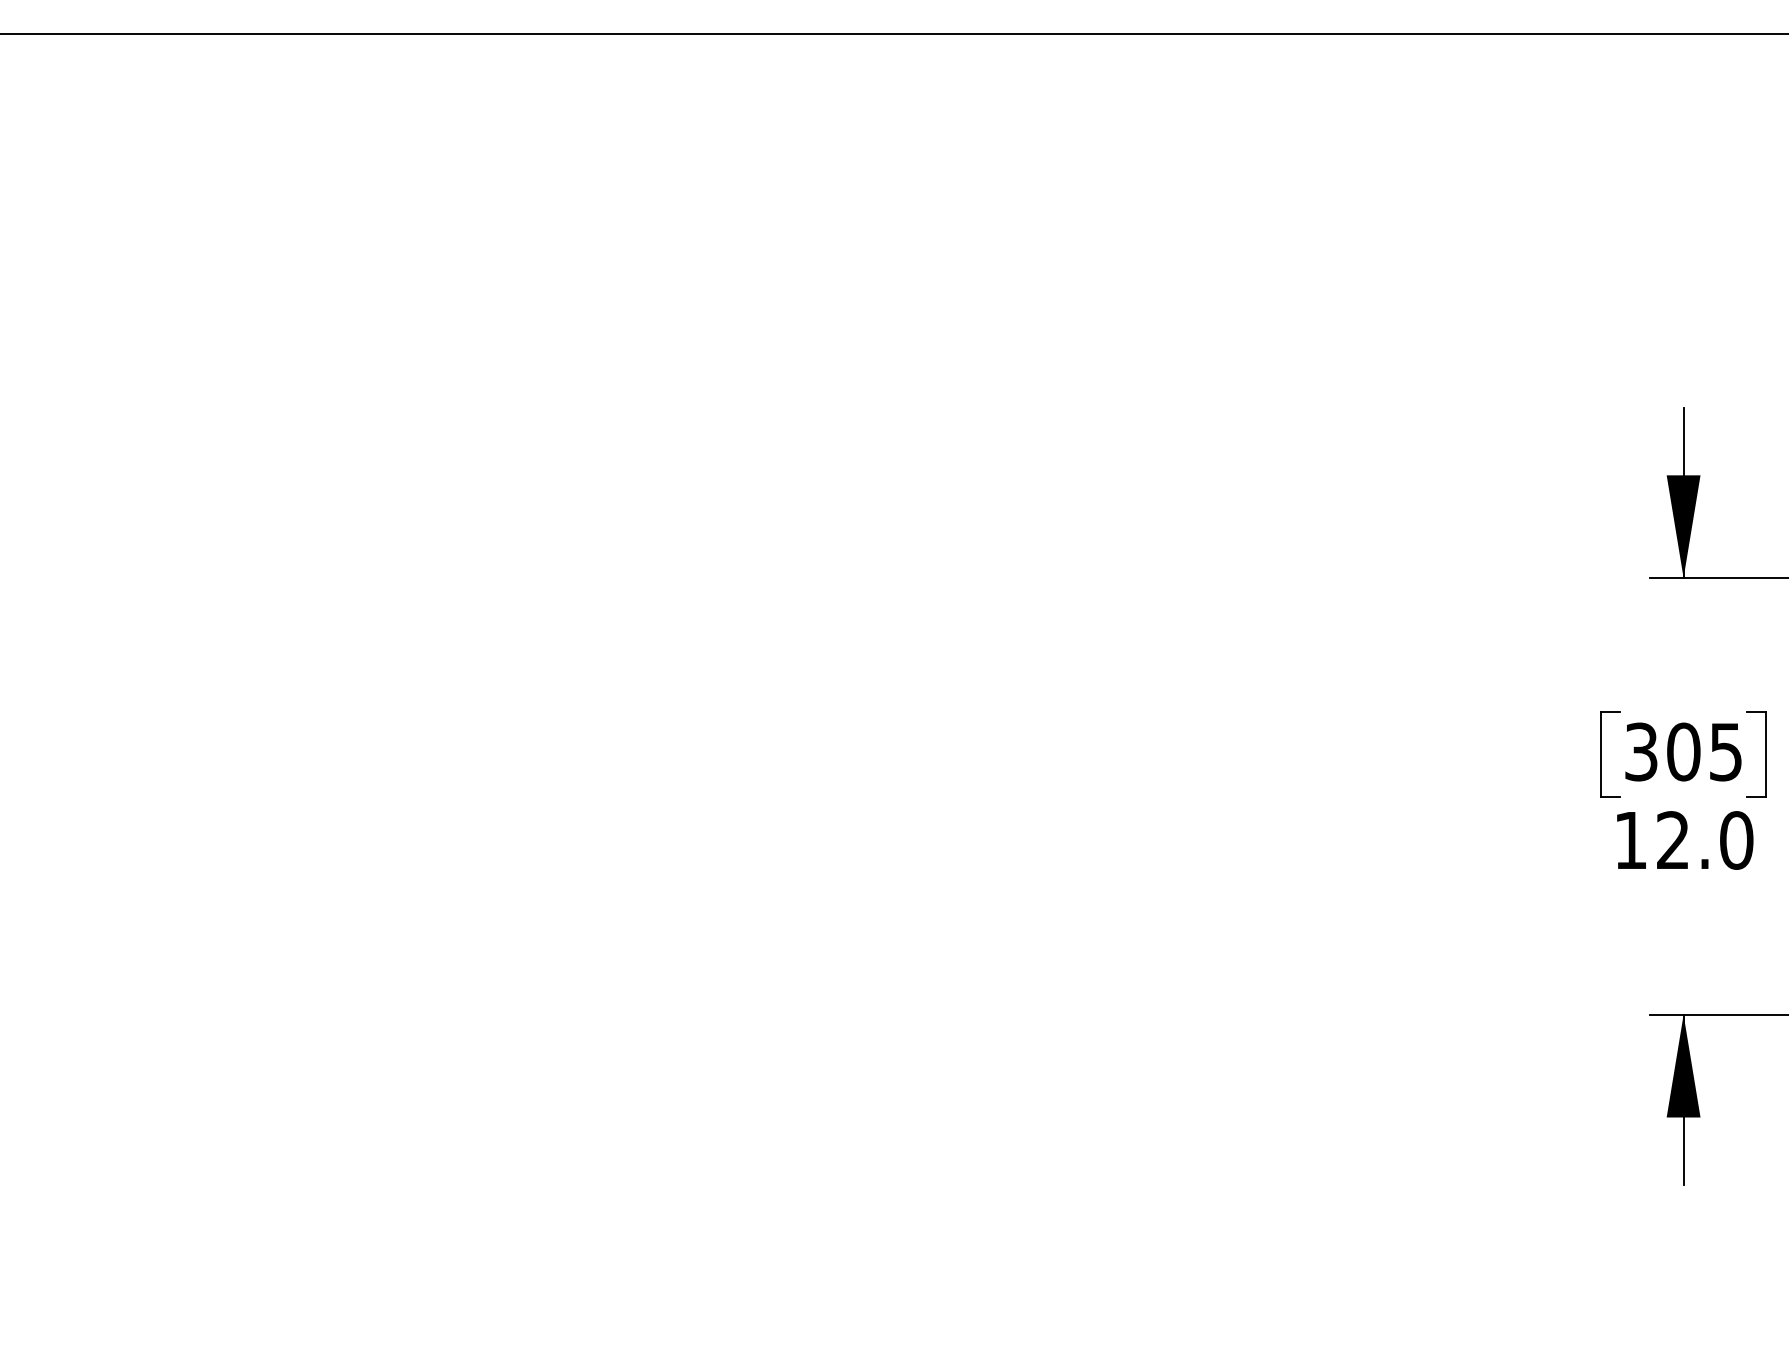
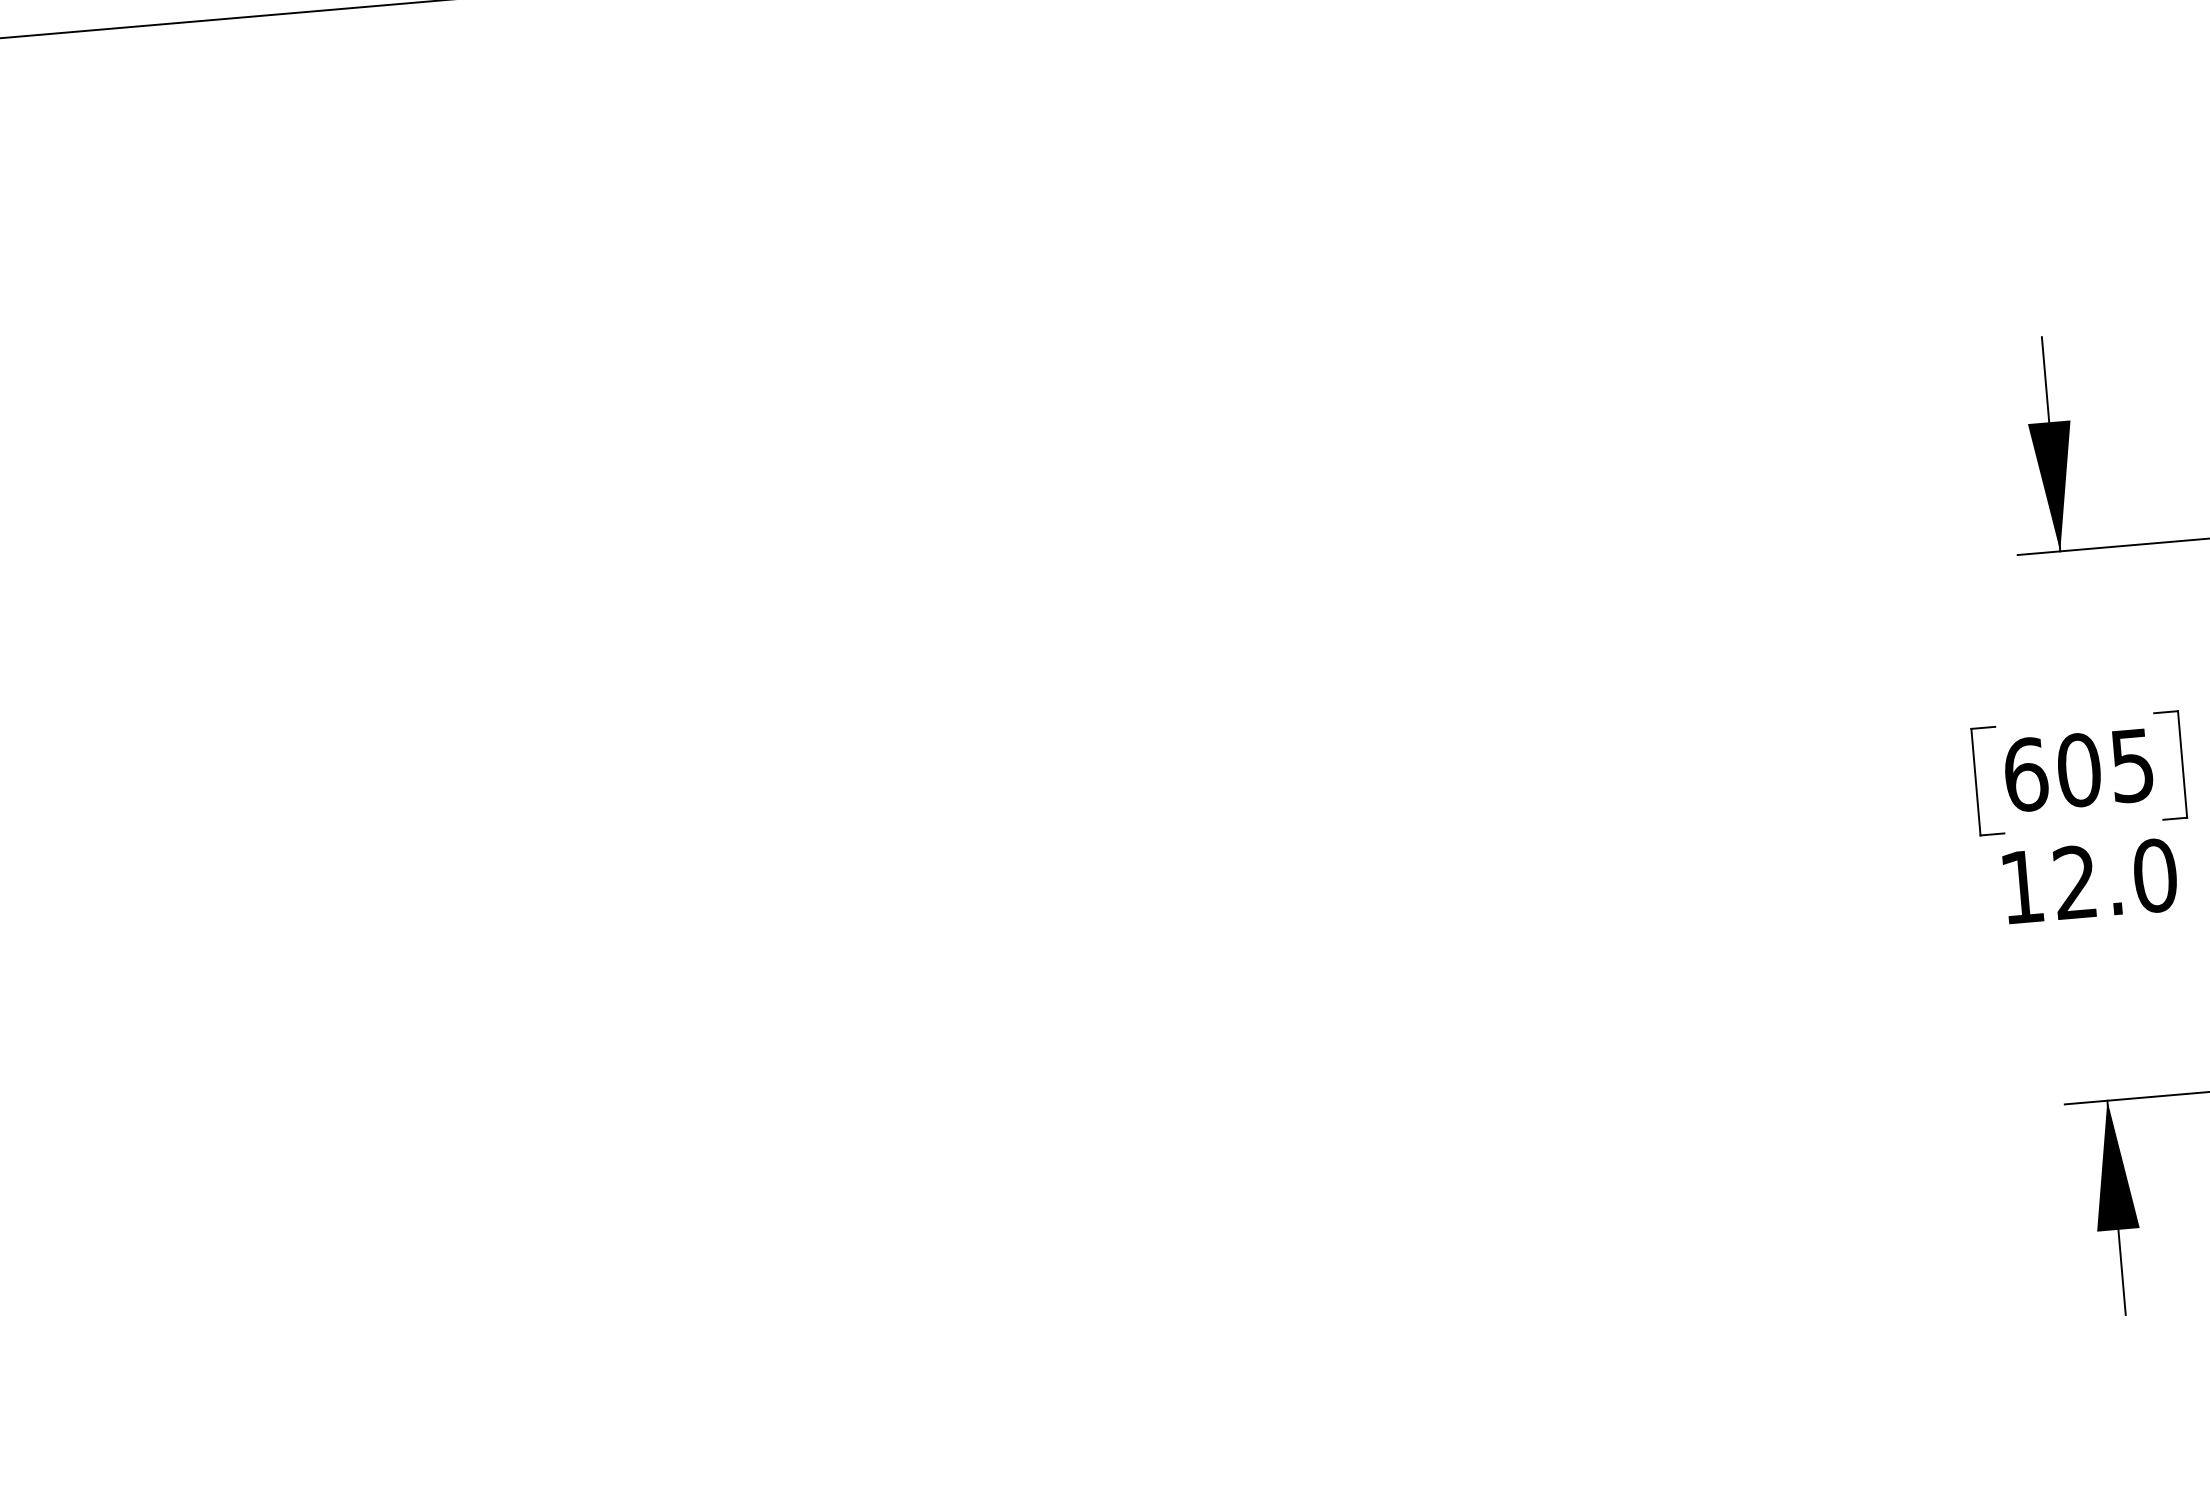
text: (1641, 751) -> (2026, 774), 305 -> 605

